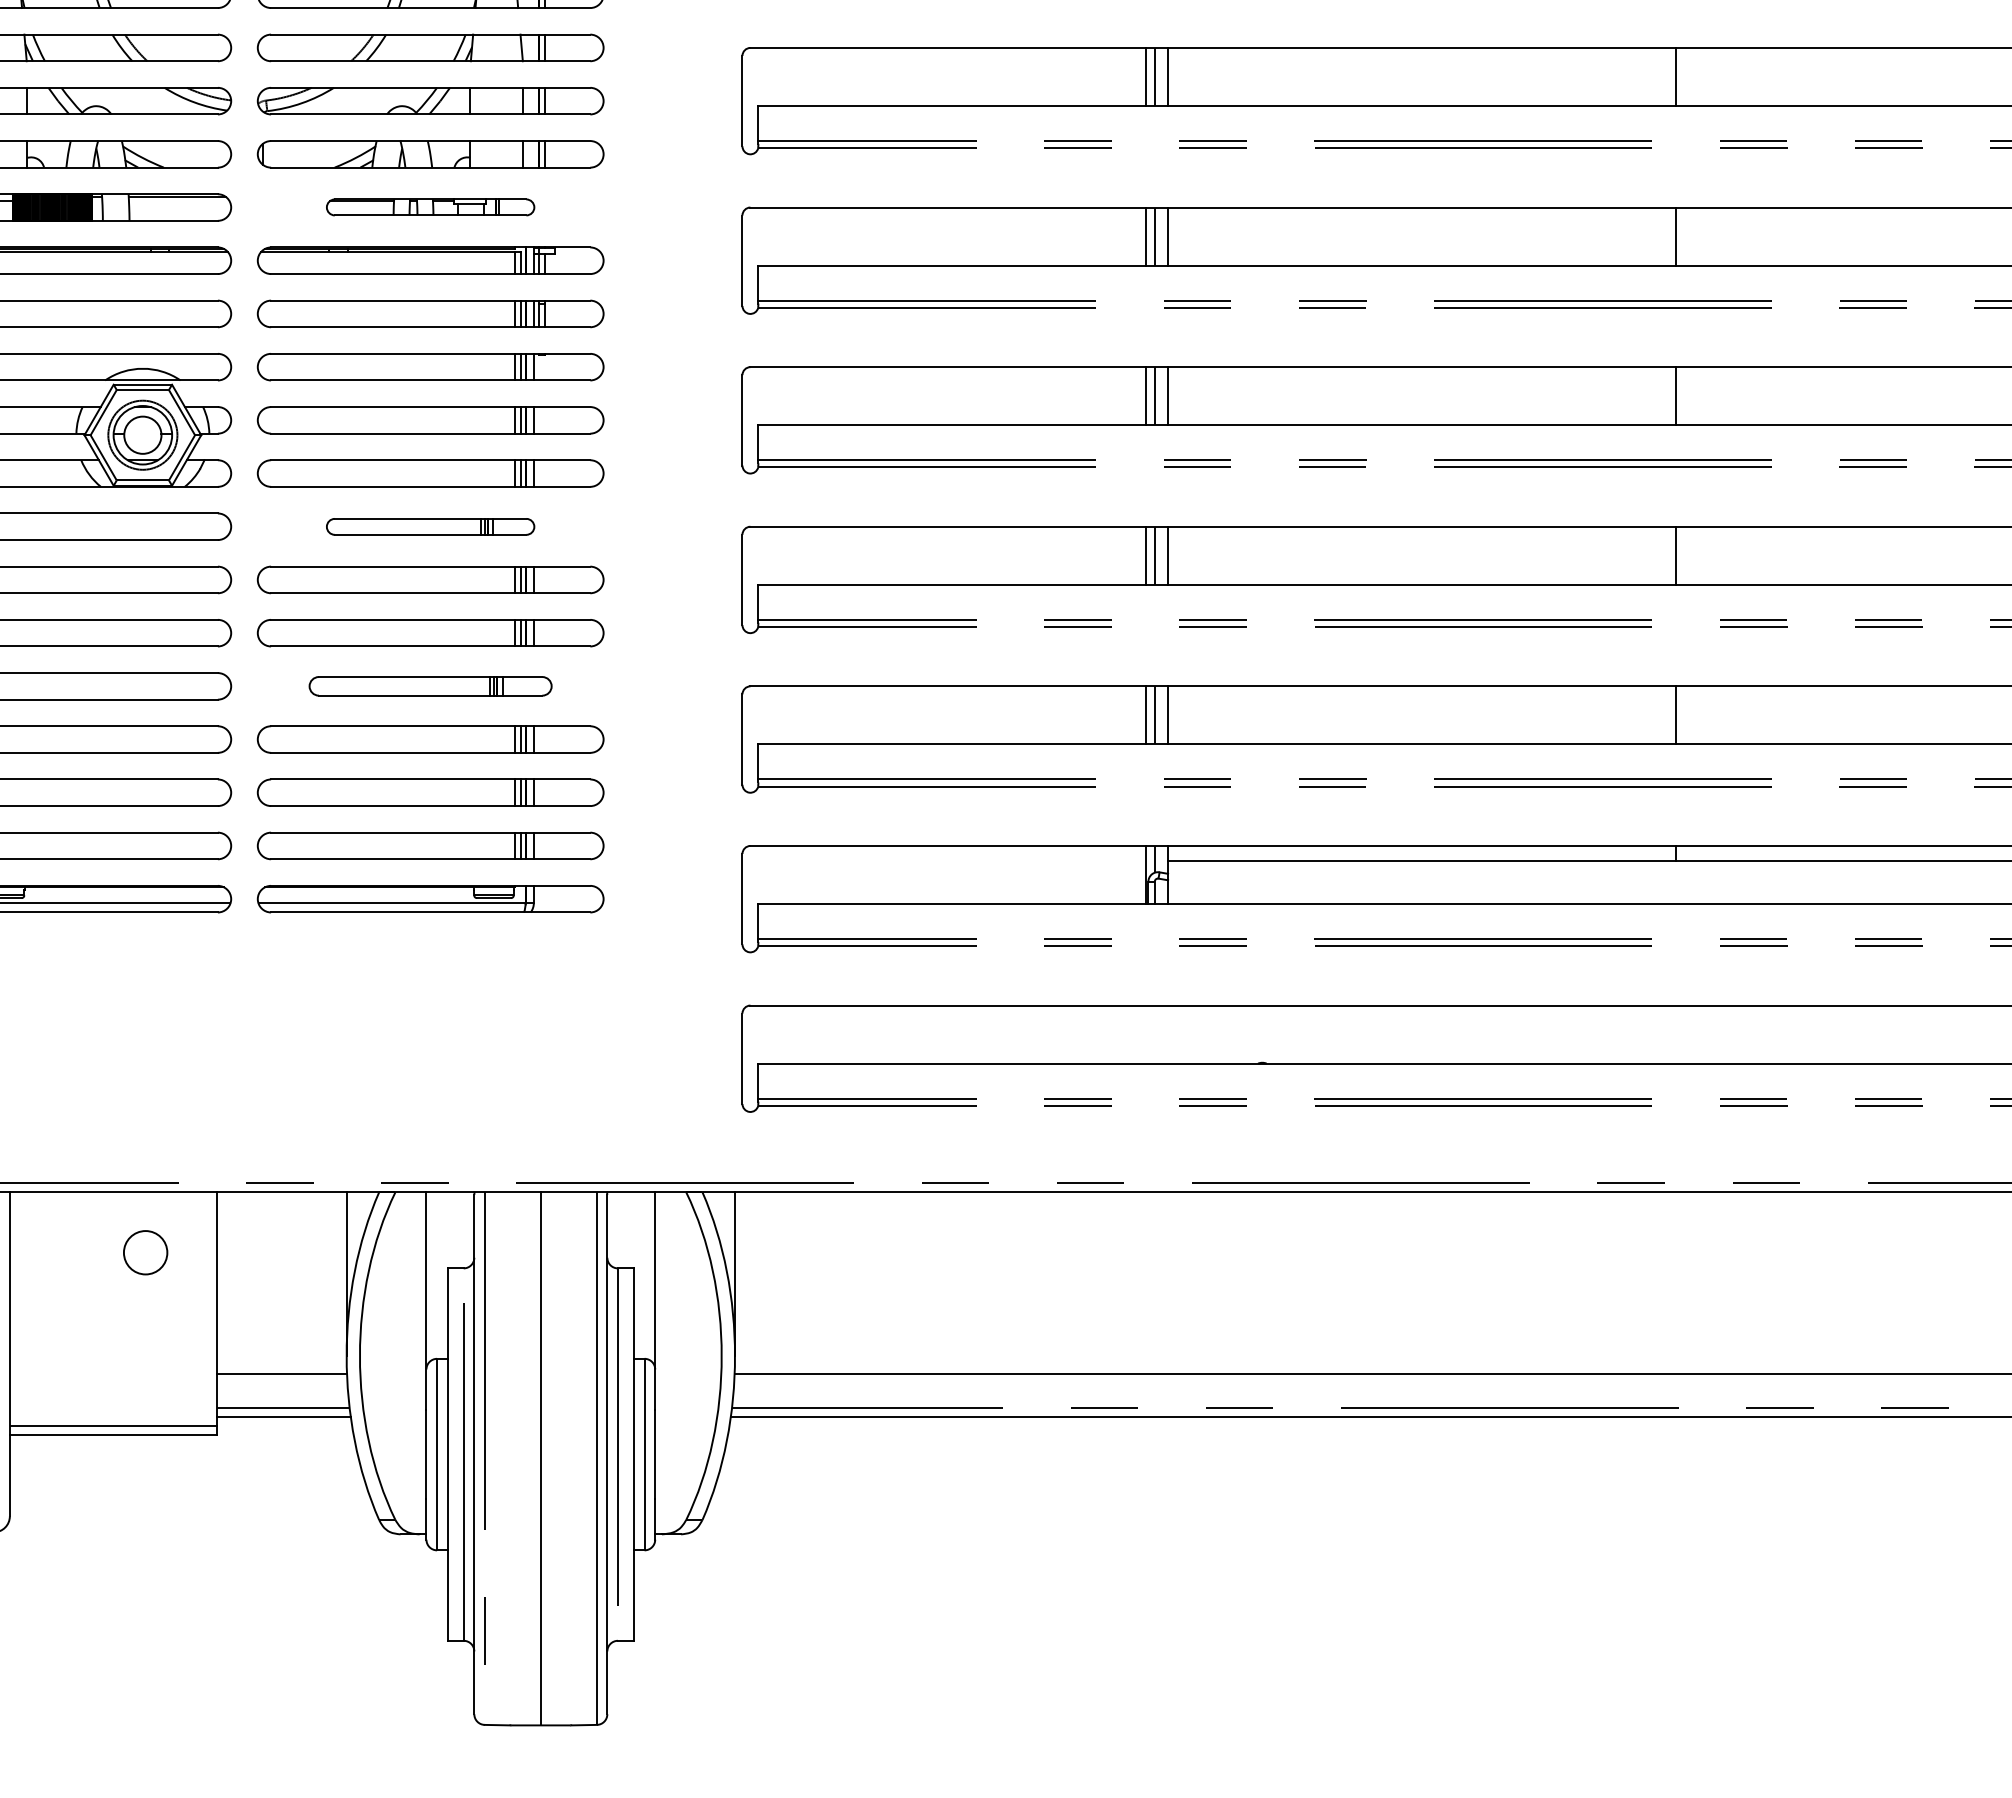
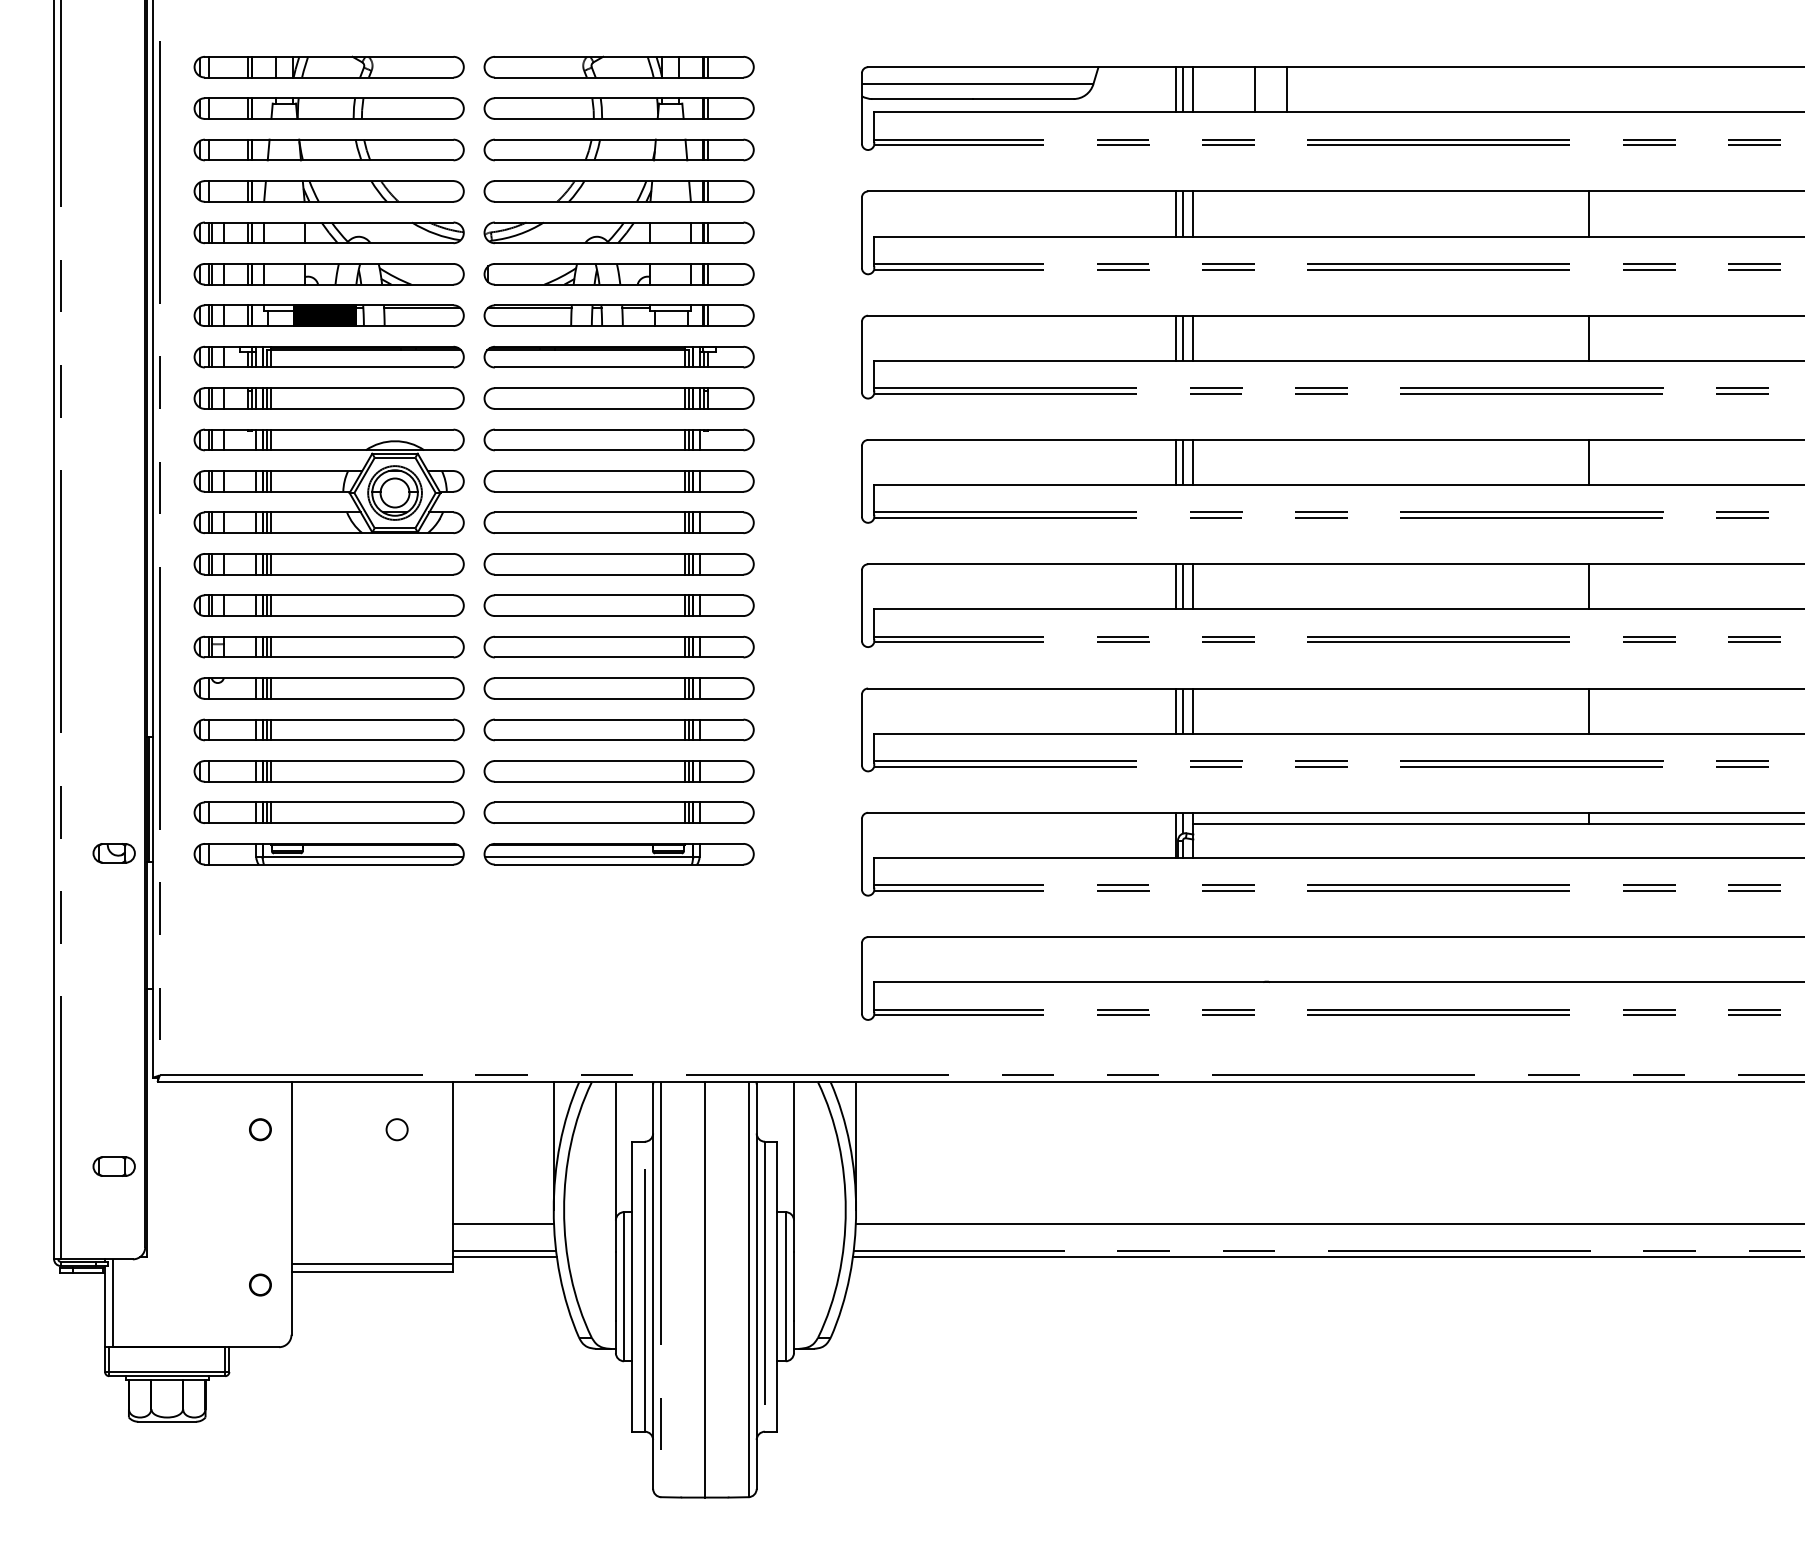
part: (429, 207) -> (618, 315), size x1.67
part: (429, 527) -> (618, 564), size x1.67
part: (429, 686) -> (618, 688), size x1.43
circle: (144, 1252) -> (396, 1129), size x0.62

